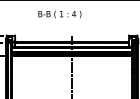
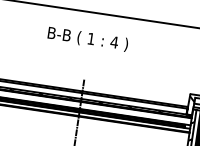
text: (59, 14) -> (87, 39), moved

